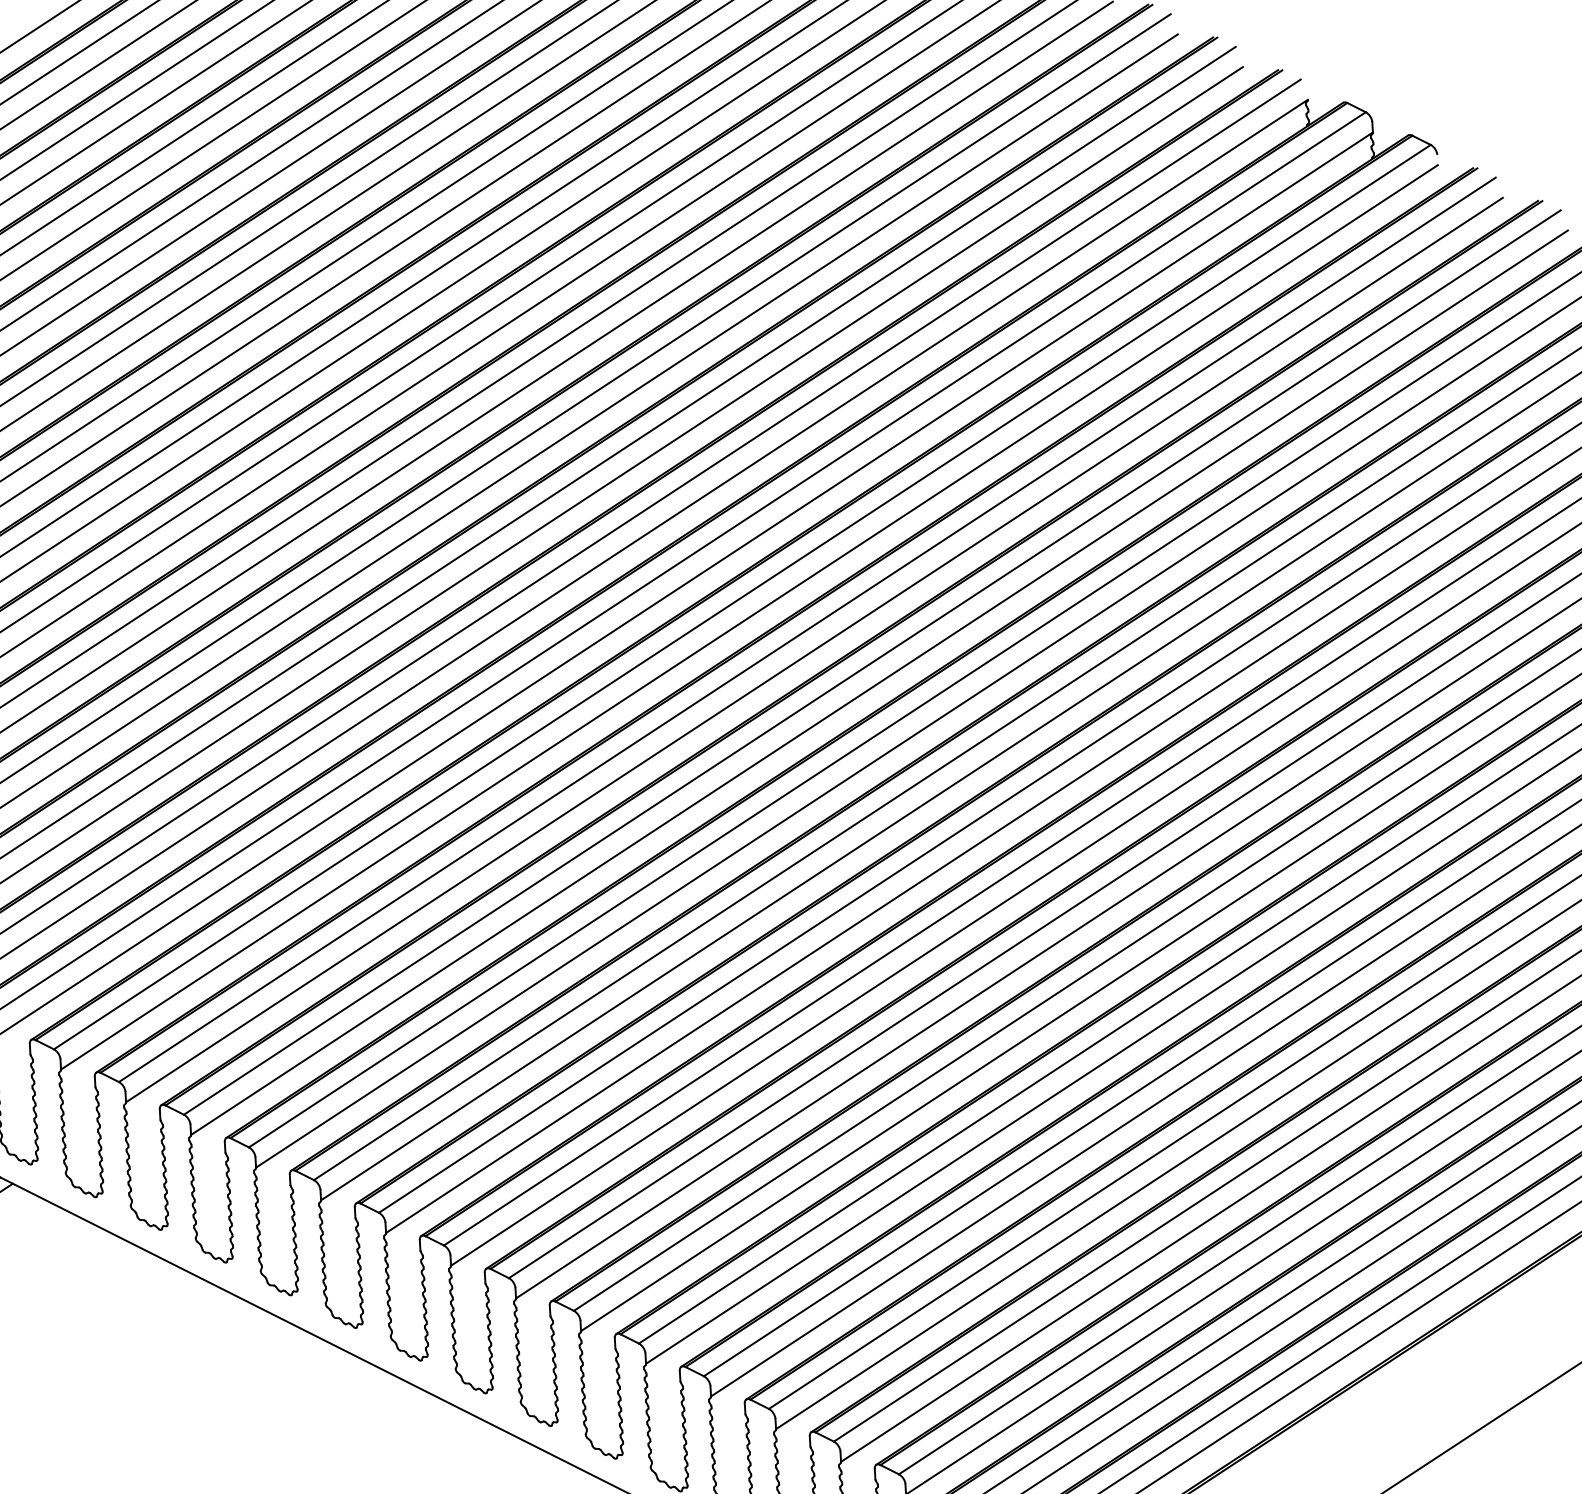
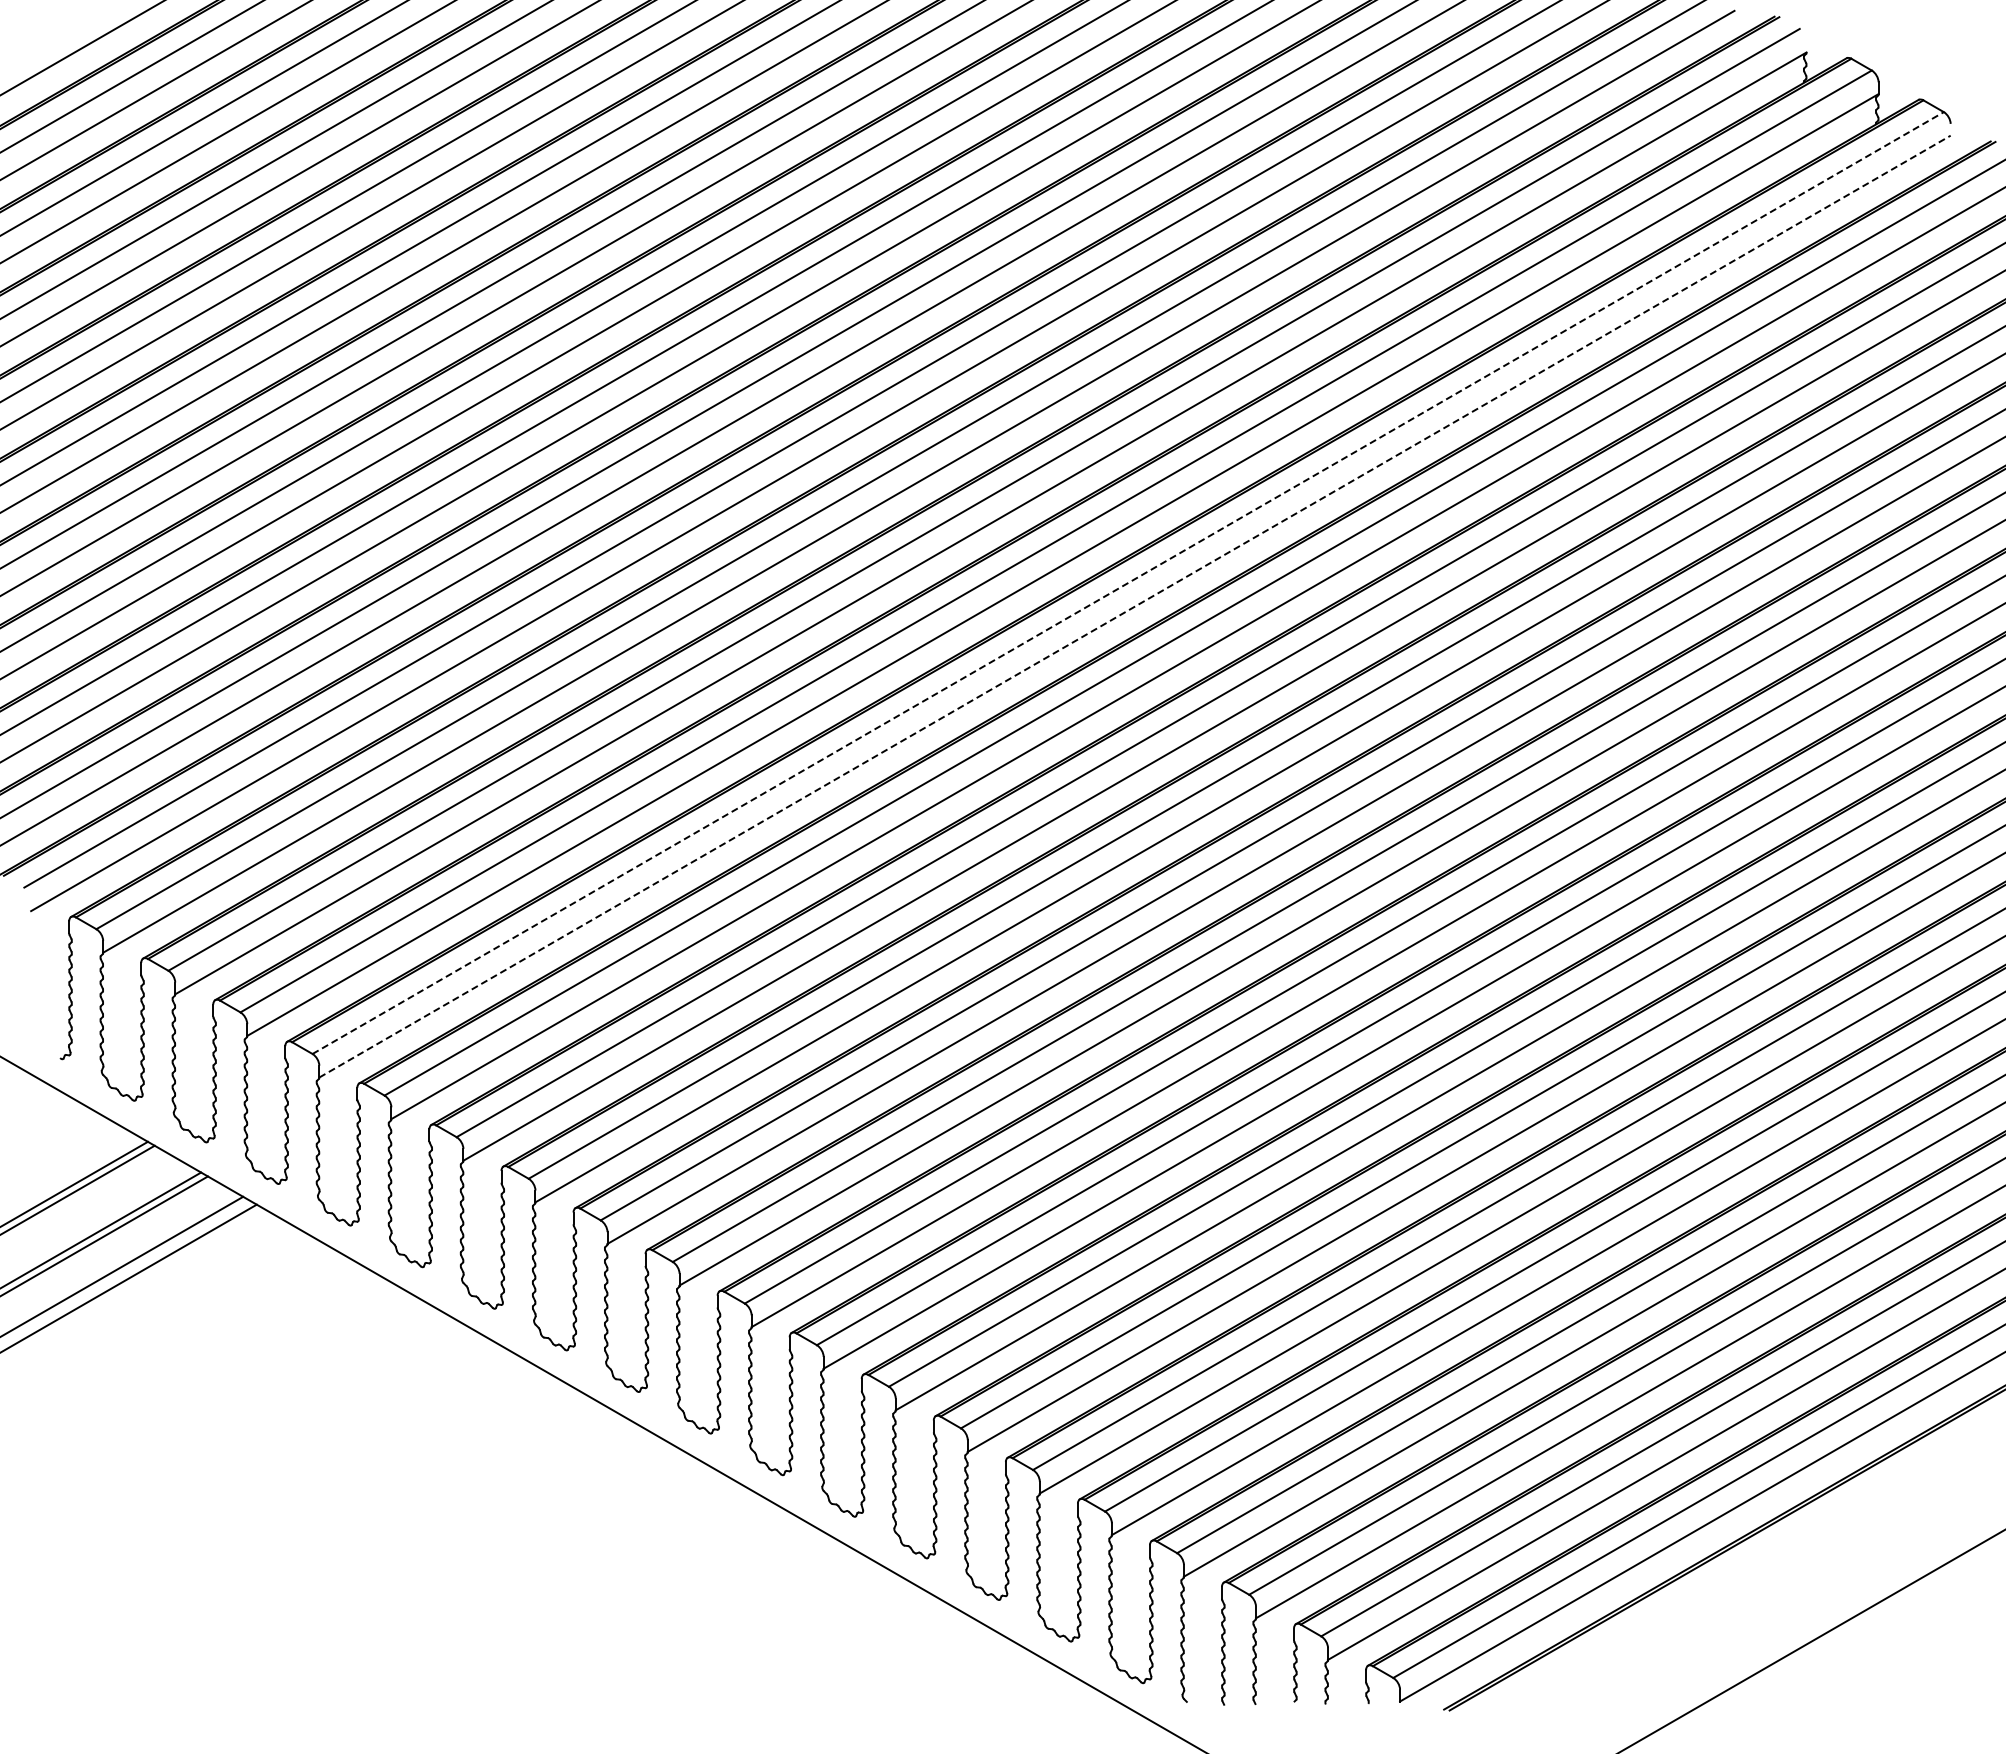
line: (742, 597) -> (1128, 583), solid -> dashed
line: (749, 617) -> (1135, 606), solid -> dashed

